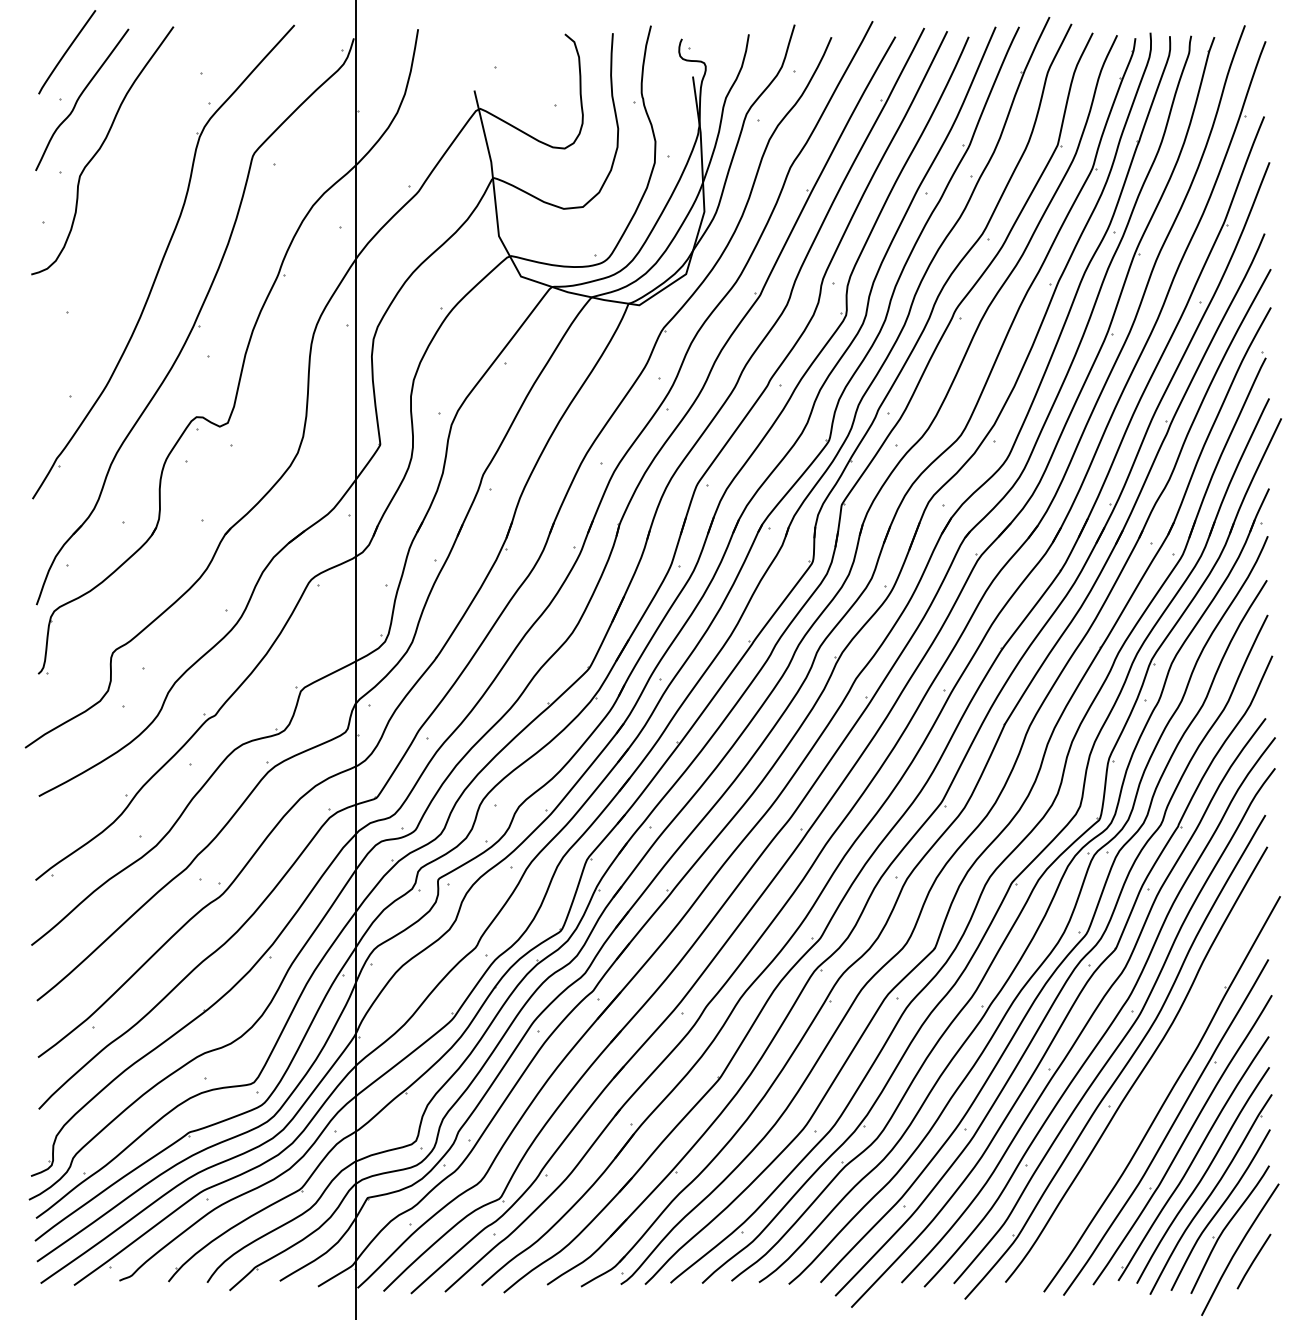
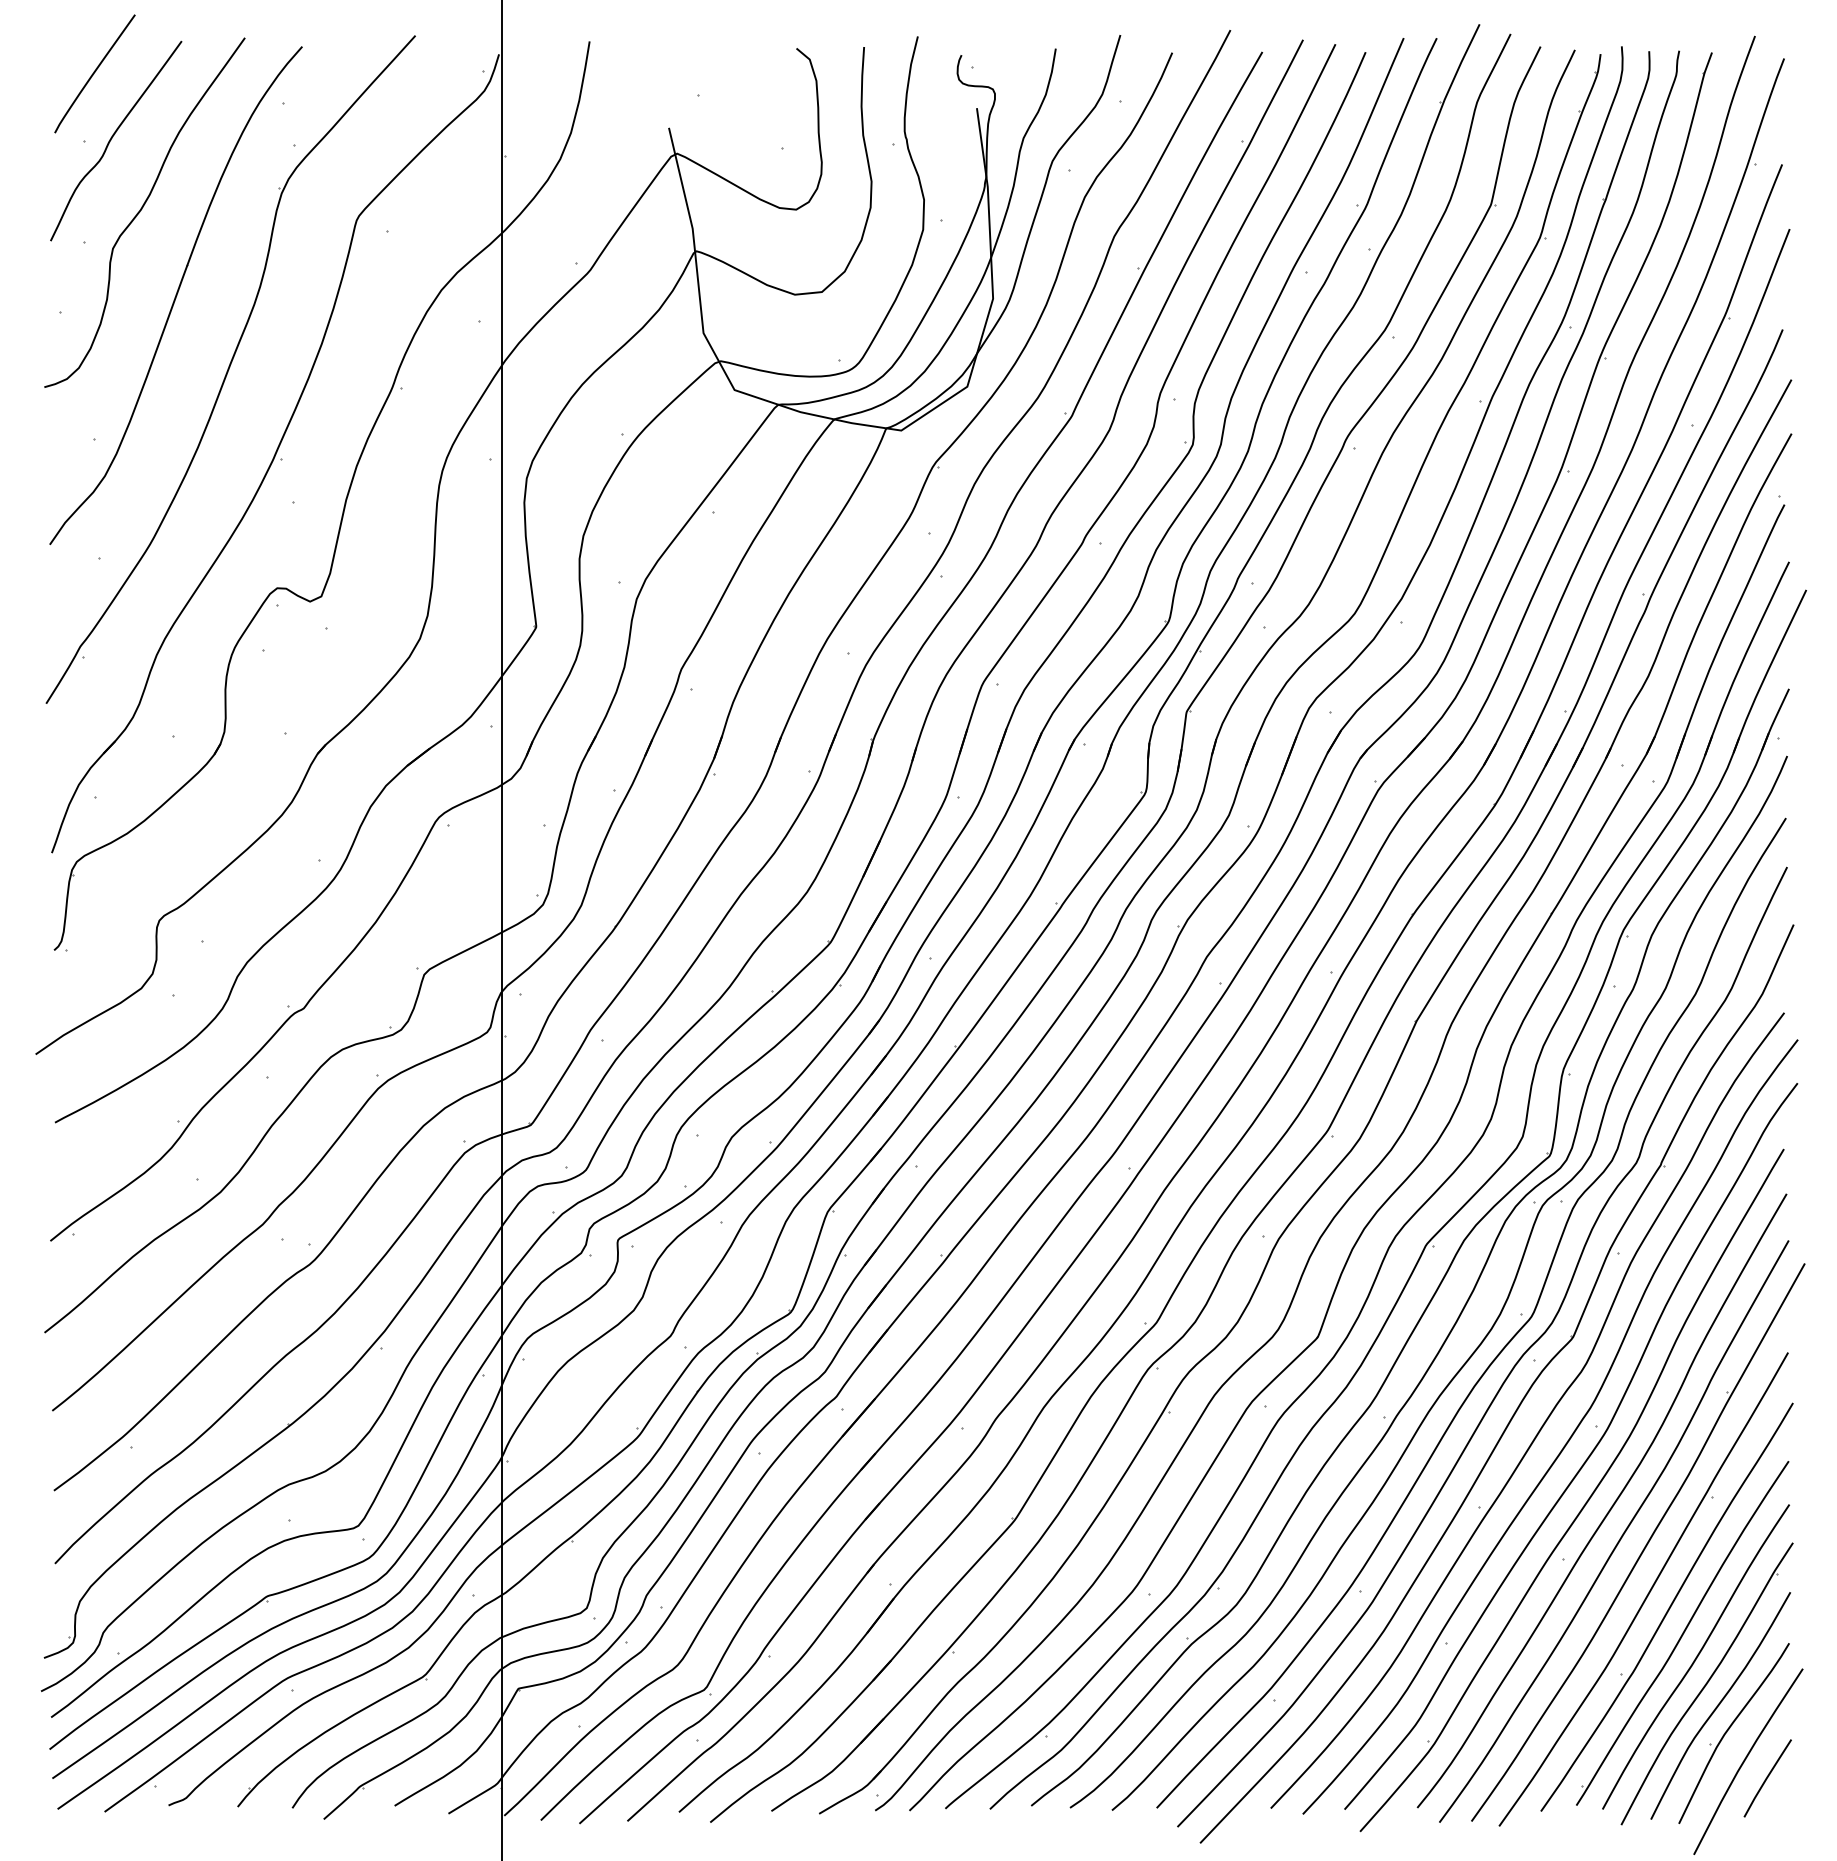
part: (124, 209) -> (175, 295), added
curve: (1150, 1089) -> (1621, 1535), added

